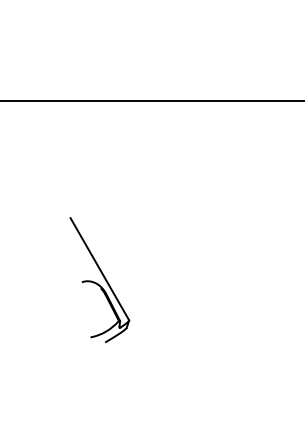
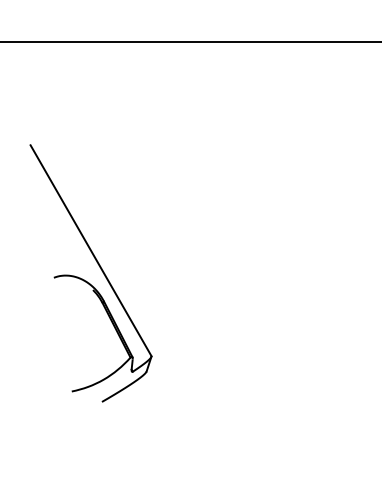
part: (99, 279) -> (90, 272), size x1.6

